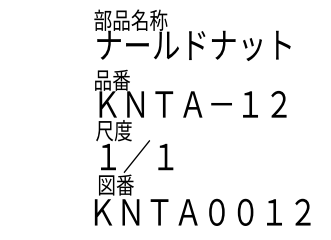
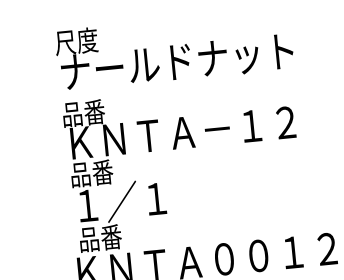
text: (130, 19) -> (98, 38), 部品名称 -> 尺度
text: (113, 130) -> (91, 173), 尺度 -> 品番
text: (106, 185) -> (89, 240), 図番 -> 品番

